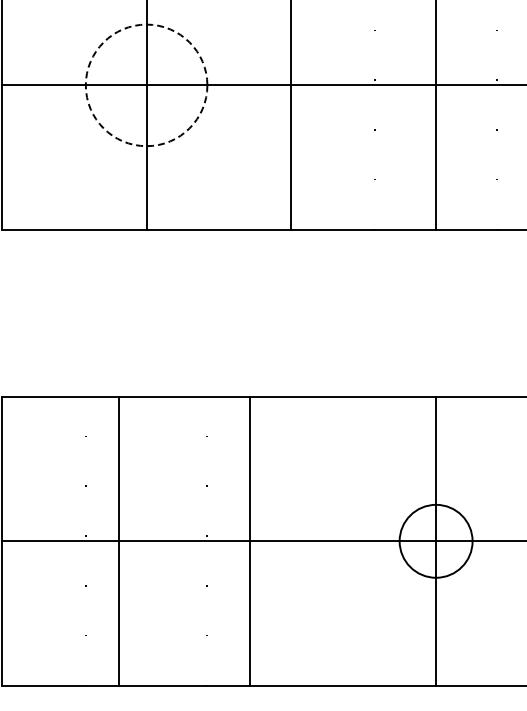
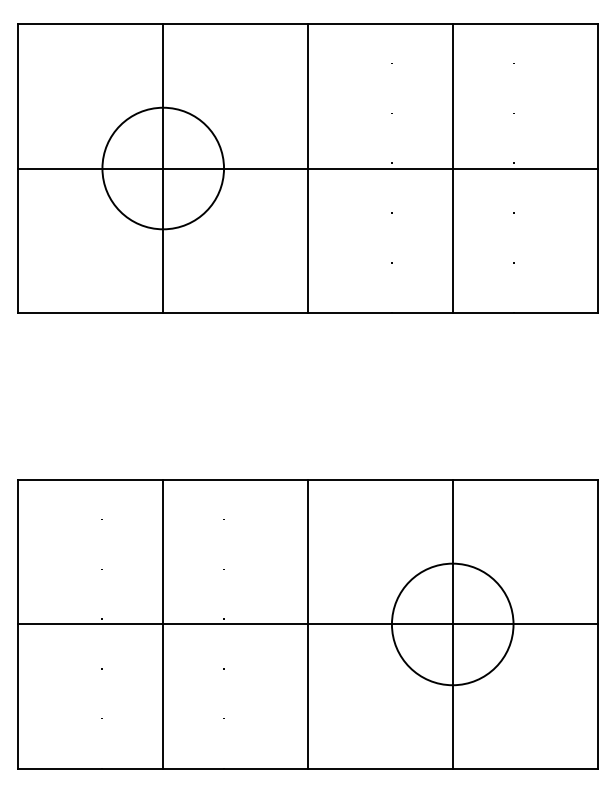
circle: (146, 85) -> (163, 168), dashed -> solid
line: (118, 541) -> (163, 624), moved
line: (250, 541) -> (308, 624), moved
circle: (435, 541) -> (452, 624), size x1.67

